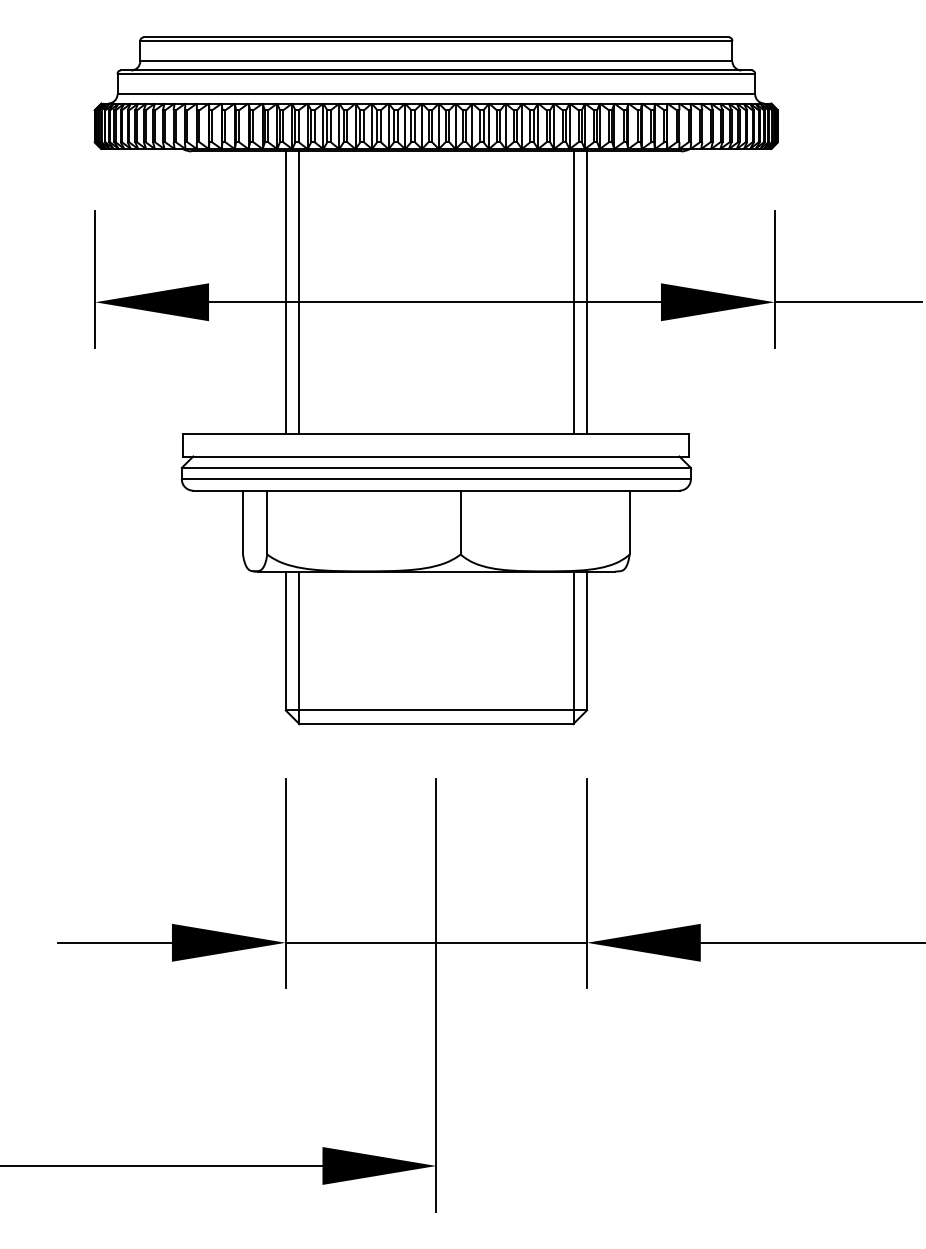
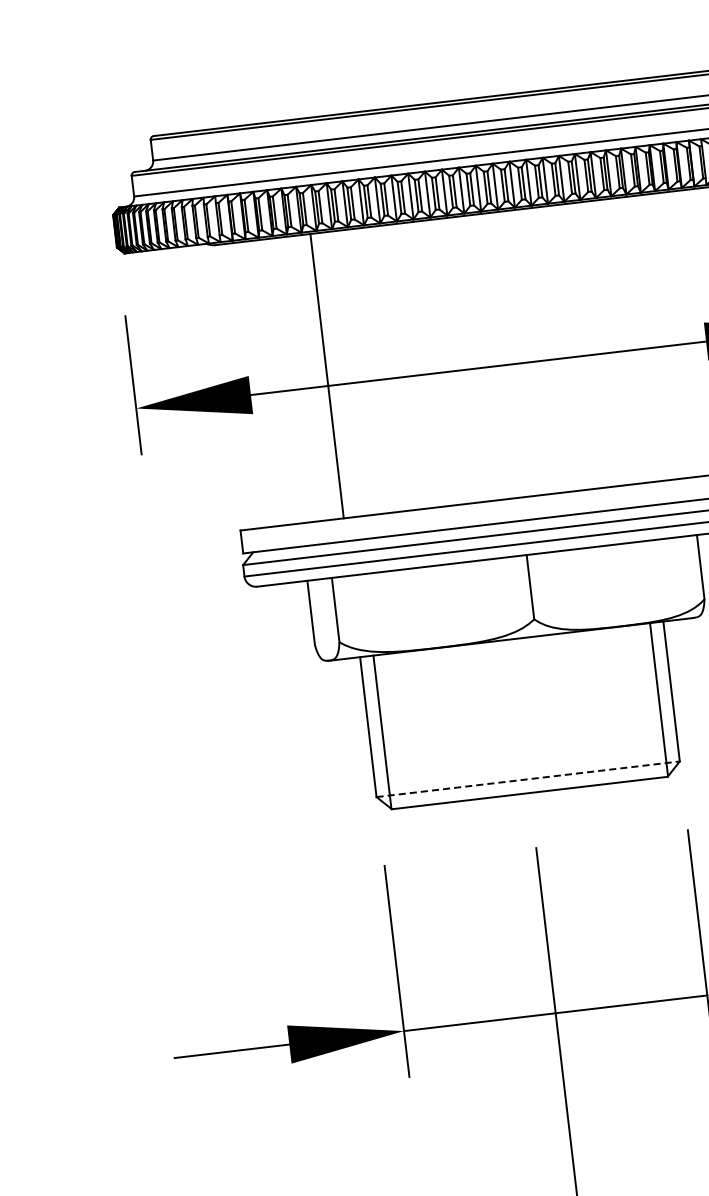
line: (299, 292) -> (340, 374), removed
line: (573, 292) -> (616, 342), removed
line: (586, 292) -> (629, 340), removed
line: (436, 710) -> (528, 779), solid -> dashed

